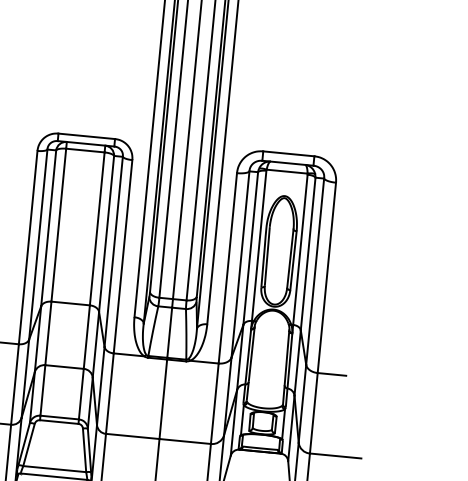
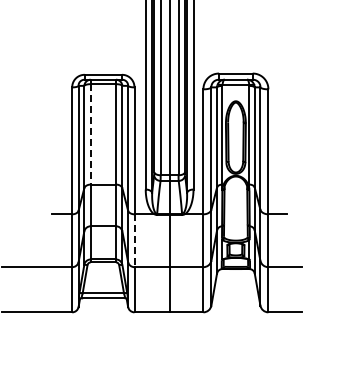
line: (58, 225) -> (90, 134), solid -> dashed
line: (109, 394) -> (134, 241), solid -> dashed

